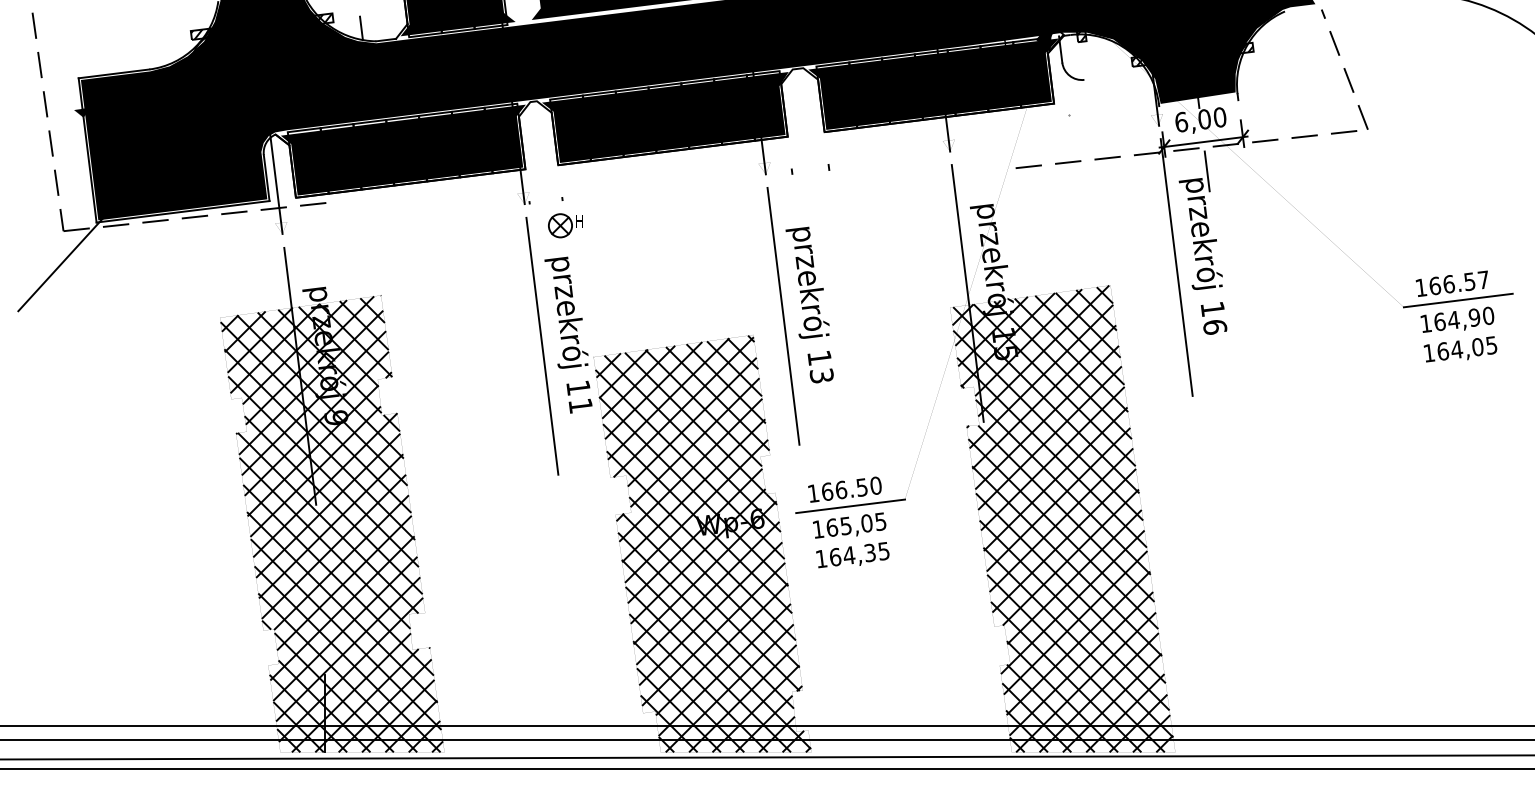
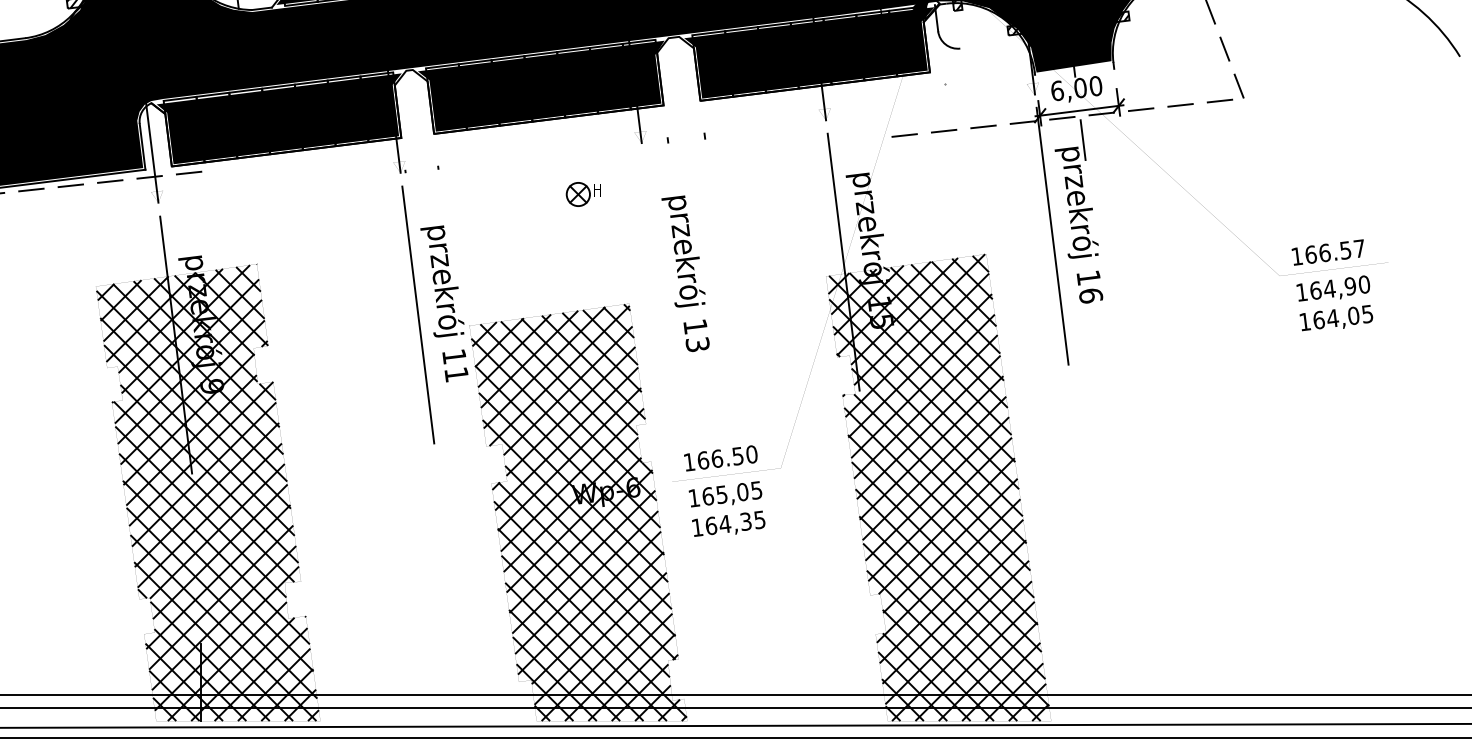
part: (565, 225) -> (583, 194), moved
line: (1457, 300) -> (1333, 269), removed
line: (783, 315) -> (659, 284), removed
line: (850, 506) -> (726, 475), removed

